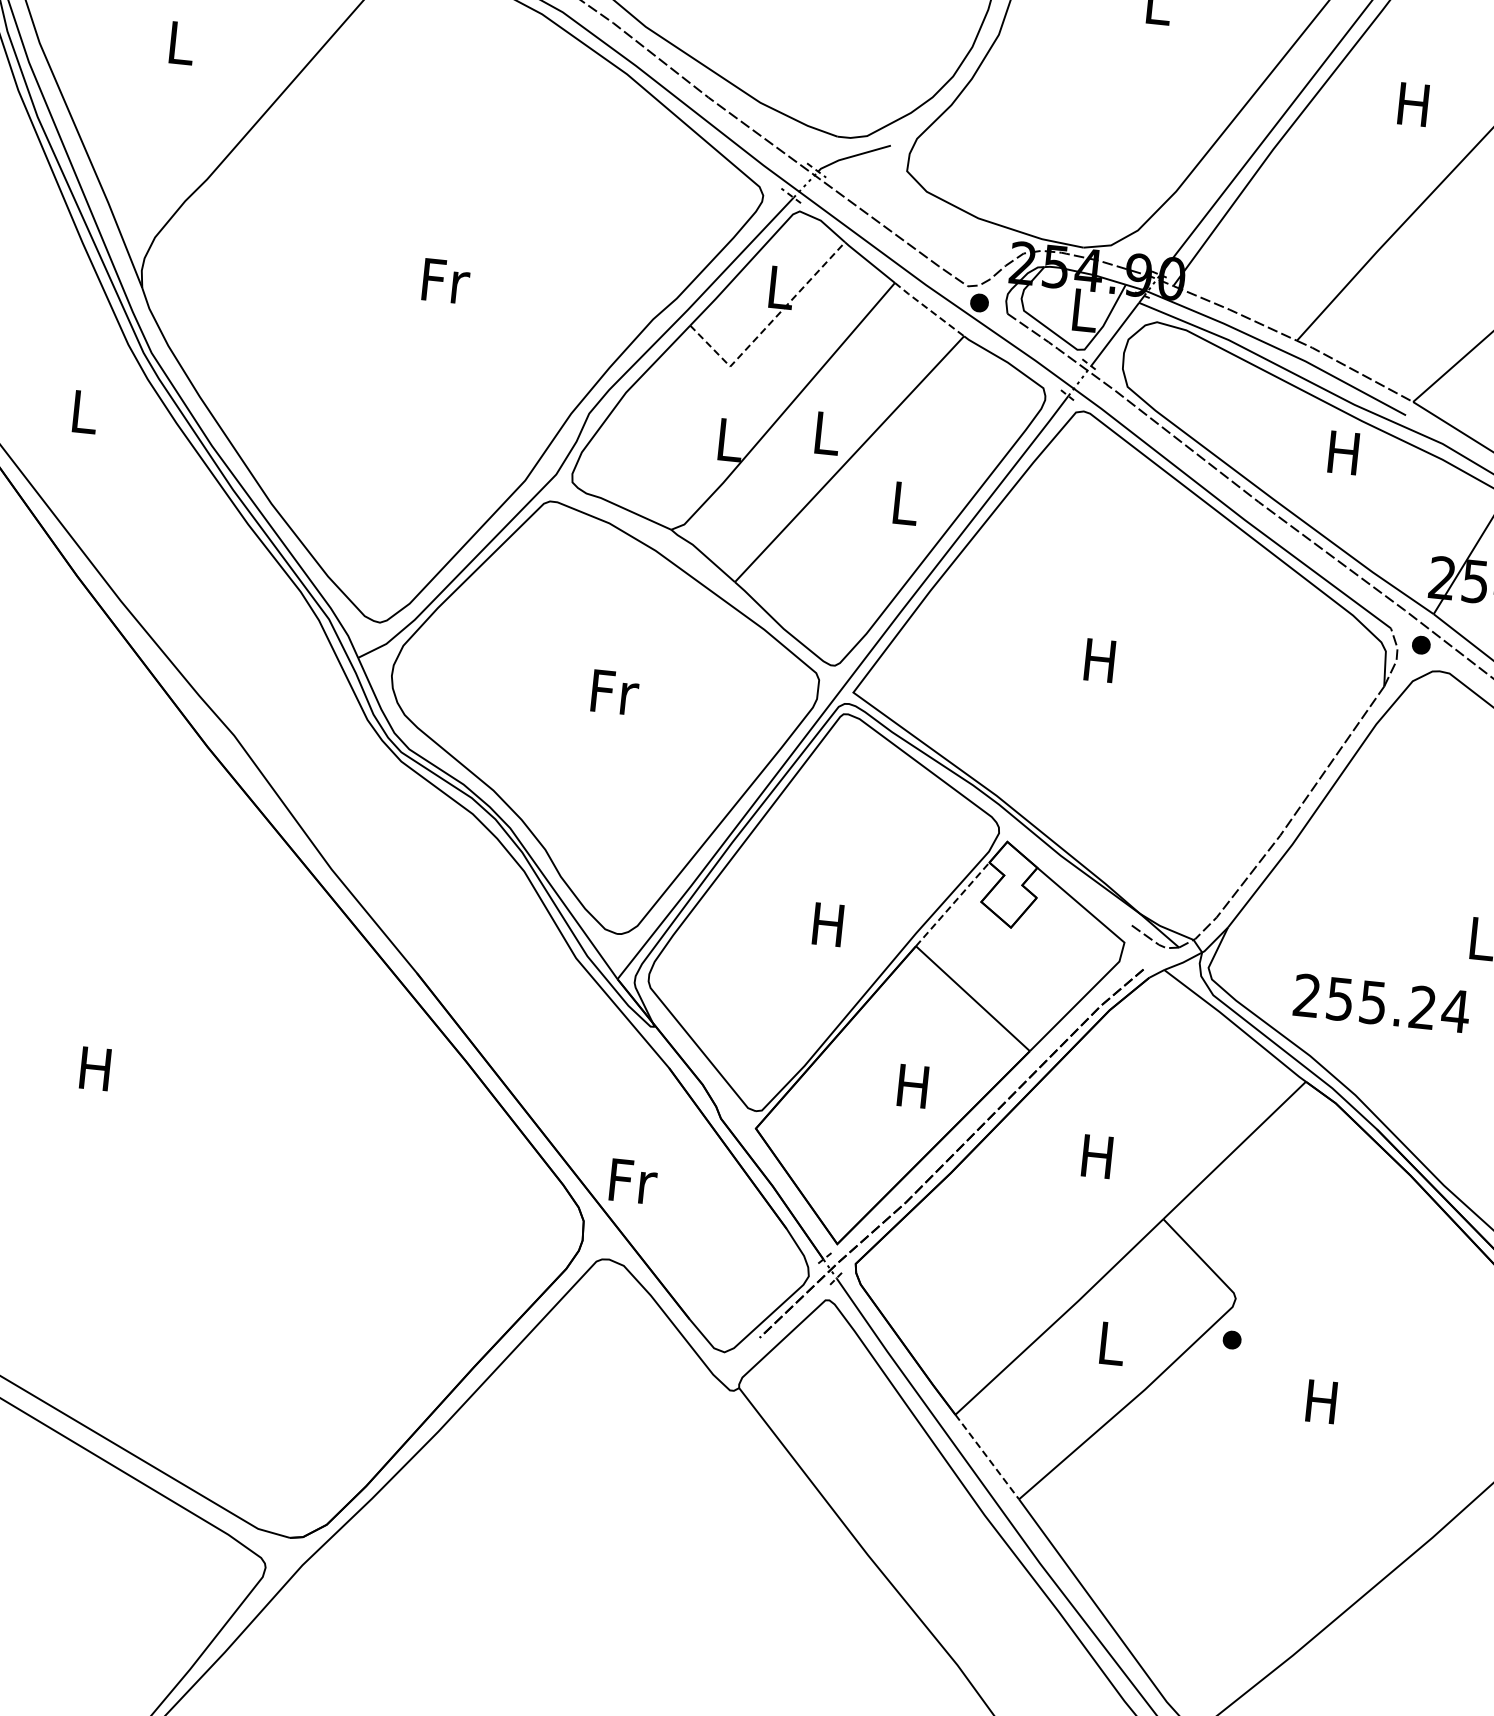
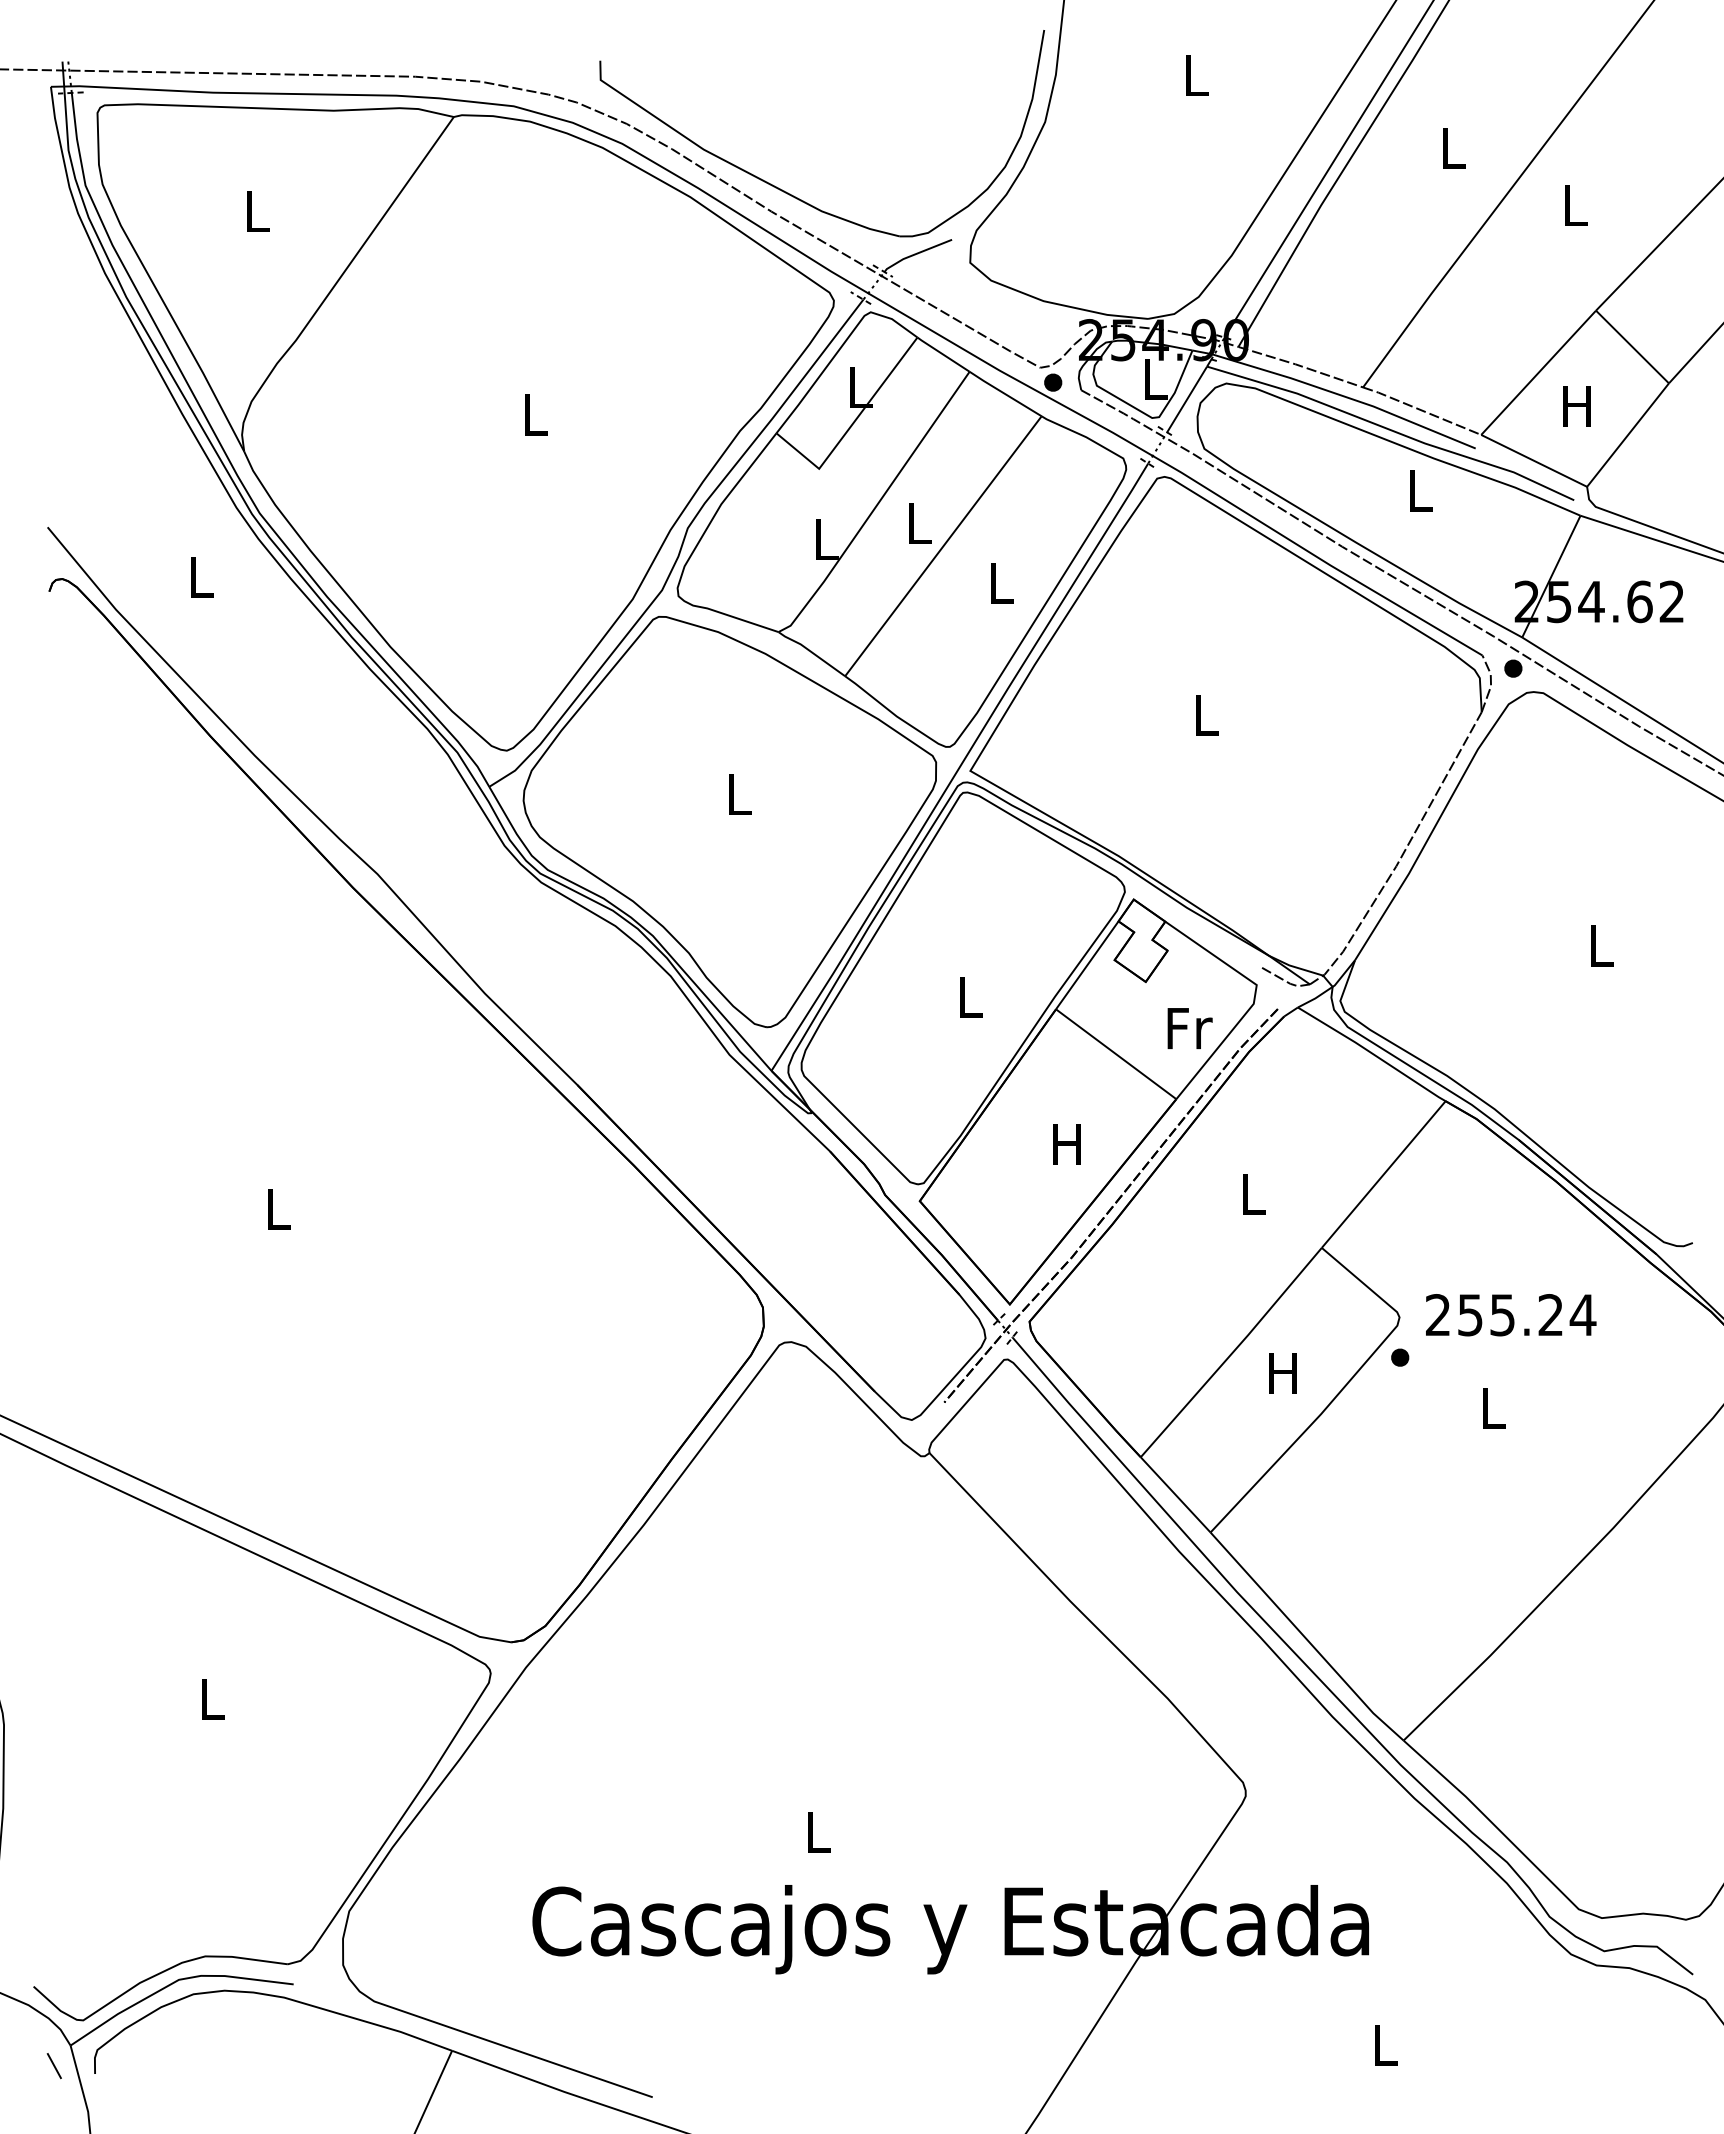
text: (1412, 104) -> (1451, 148), H -> L
text: (446, 280) -> (536, 414), Fr -> L
line: (929, 310) -> (1005, 394), dashed -> solid
line: (768, 325) -> (851, 425), dashed -> solid
text: (1342, 452) -> (1418, 490), H -> L
text: (1099, 660) -> (1204, 715), H -> L
text: (615, 692) -> (740, 794), Fr -> L
line: (952, 904) -> (1087, 965), dashed -> solid
text: (827, 924) -> (968, 997), H -> L
text: (1382, 1003) -> (1511, 1315), moved
text: (95, 1068) -> (276, 1209), H -> L
text: (1096, 1156) -> (1251, 1194), H -> L
text: (632, 1181) -> (1189, 1028), moved
text: (1109, 1343) -> (1282, 1373), L -> H
text: (1321, 1402) -> (1492, 1408), H -> L
line: (988, 1457) -> (1176, 1495), dashed -> solid

